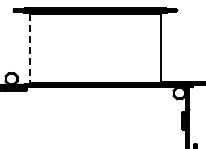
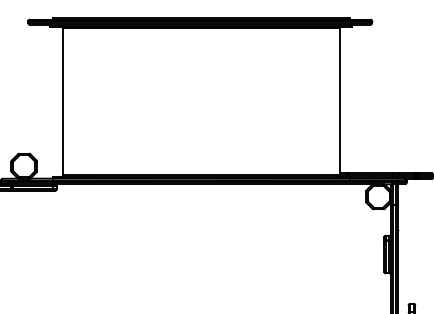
line: (29, 48) -> (62, 102), dashed -> solid

